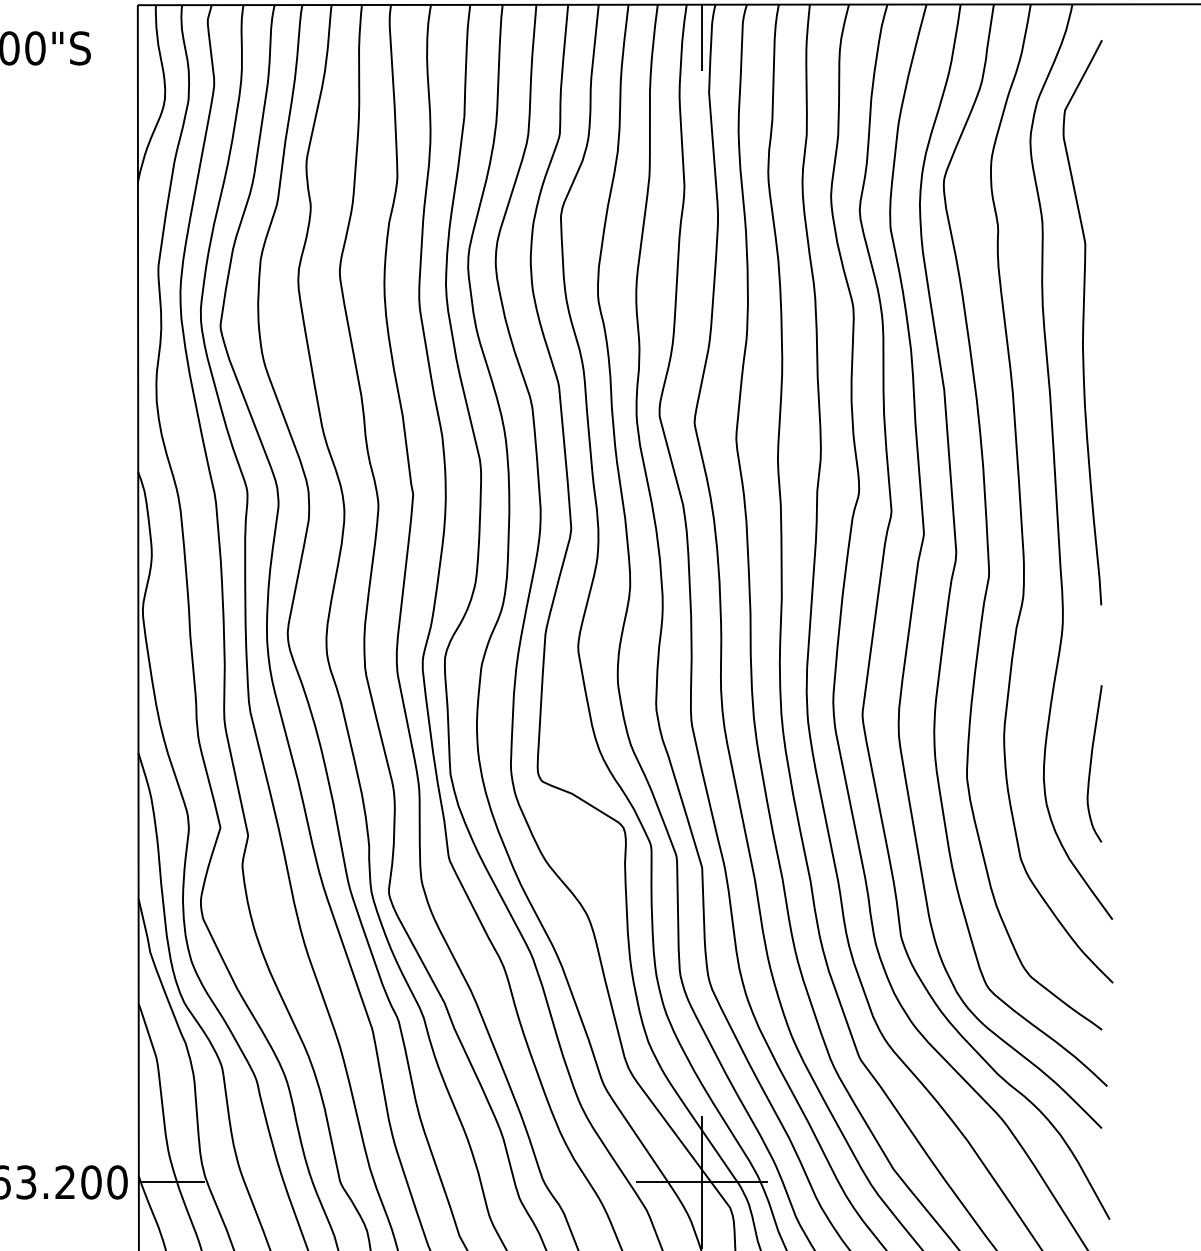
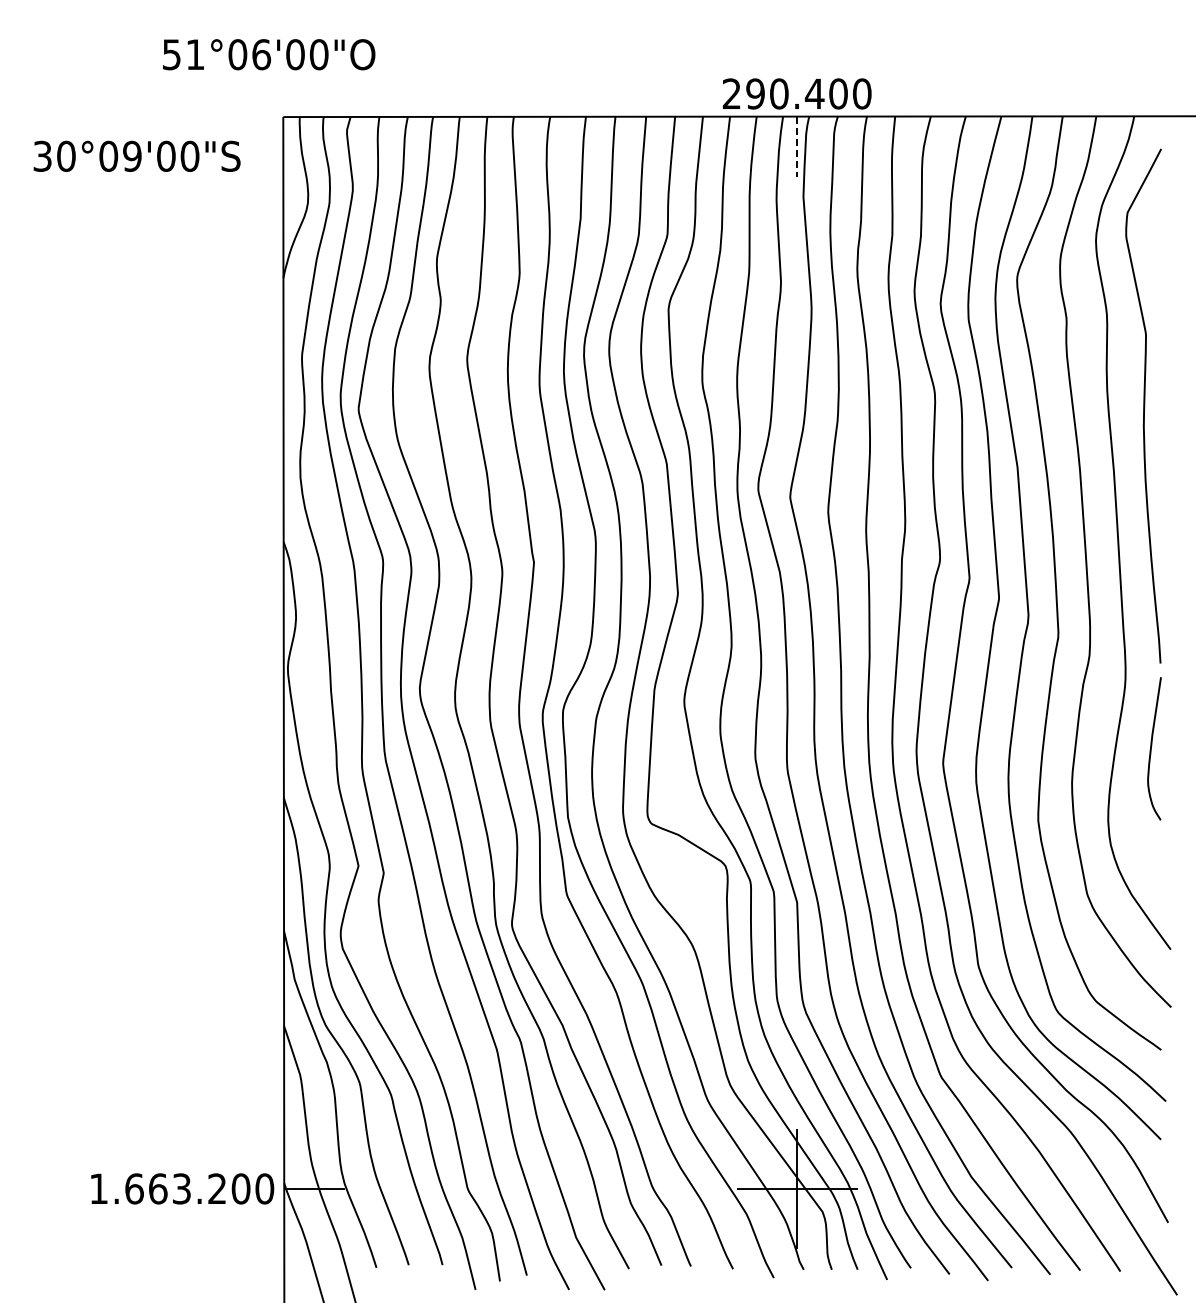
line: (702, 38) -> (797, 147), solid -> dashed
curve: (1091, 763) -> (1151, 748), moved

